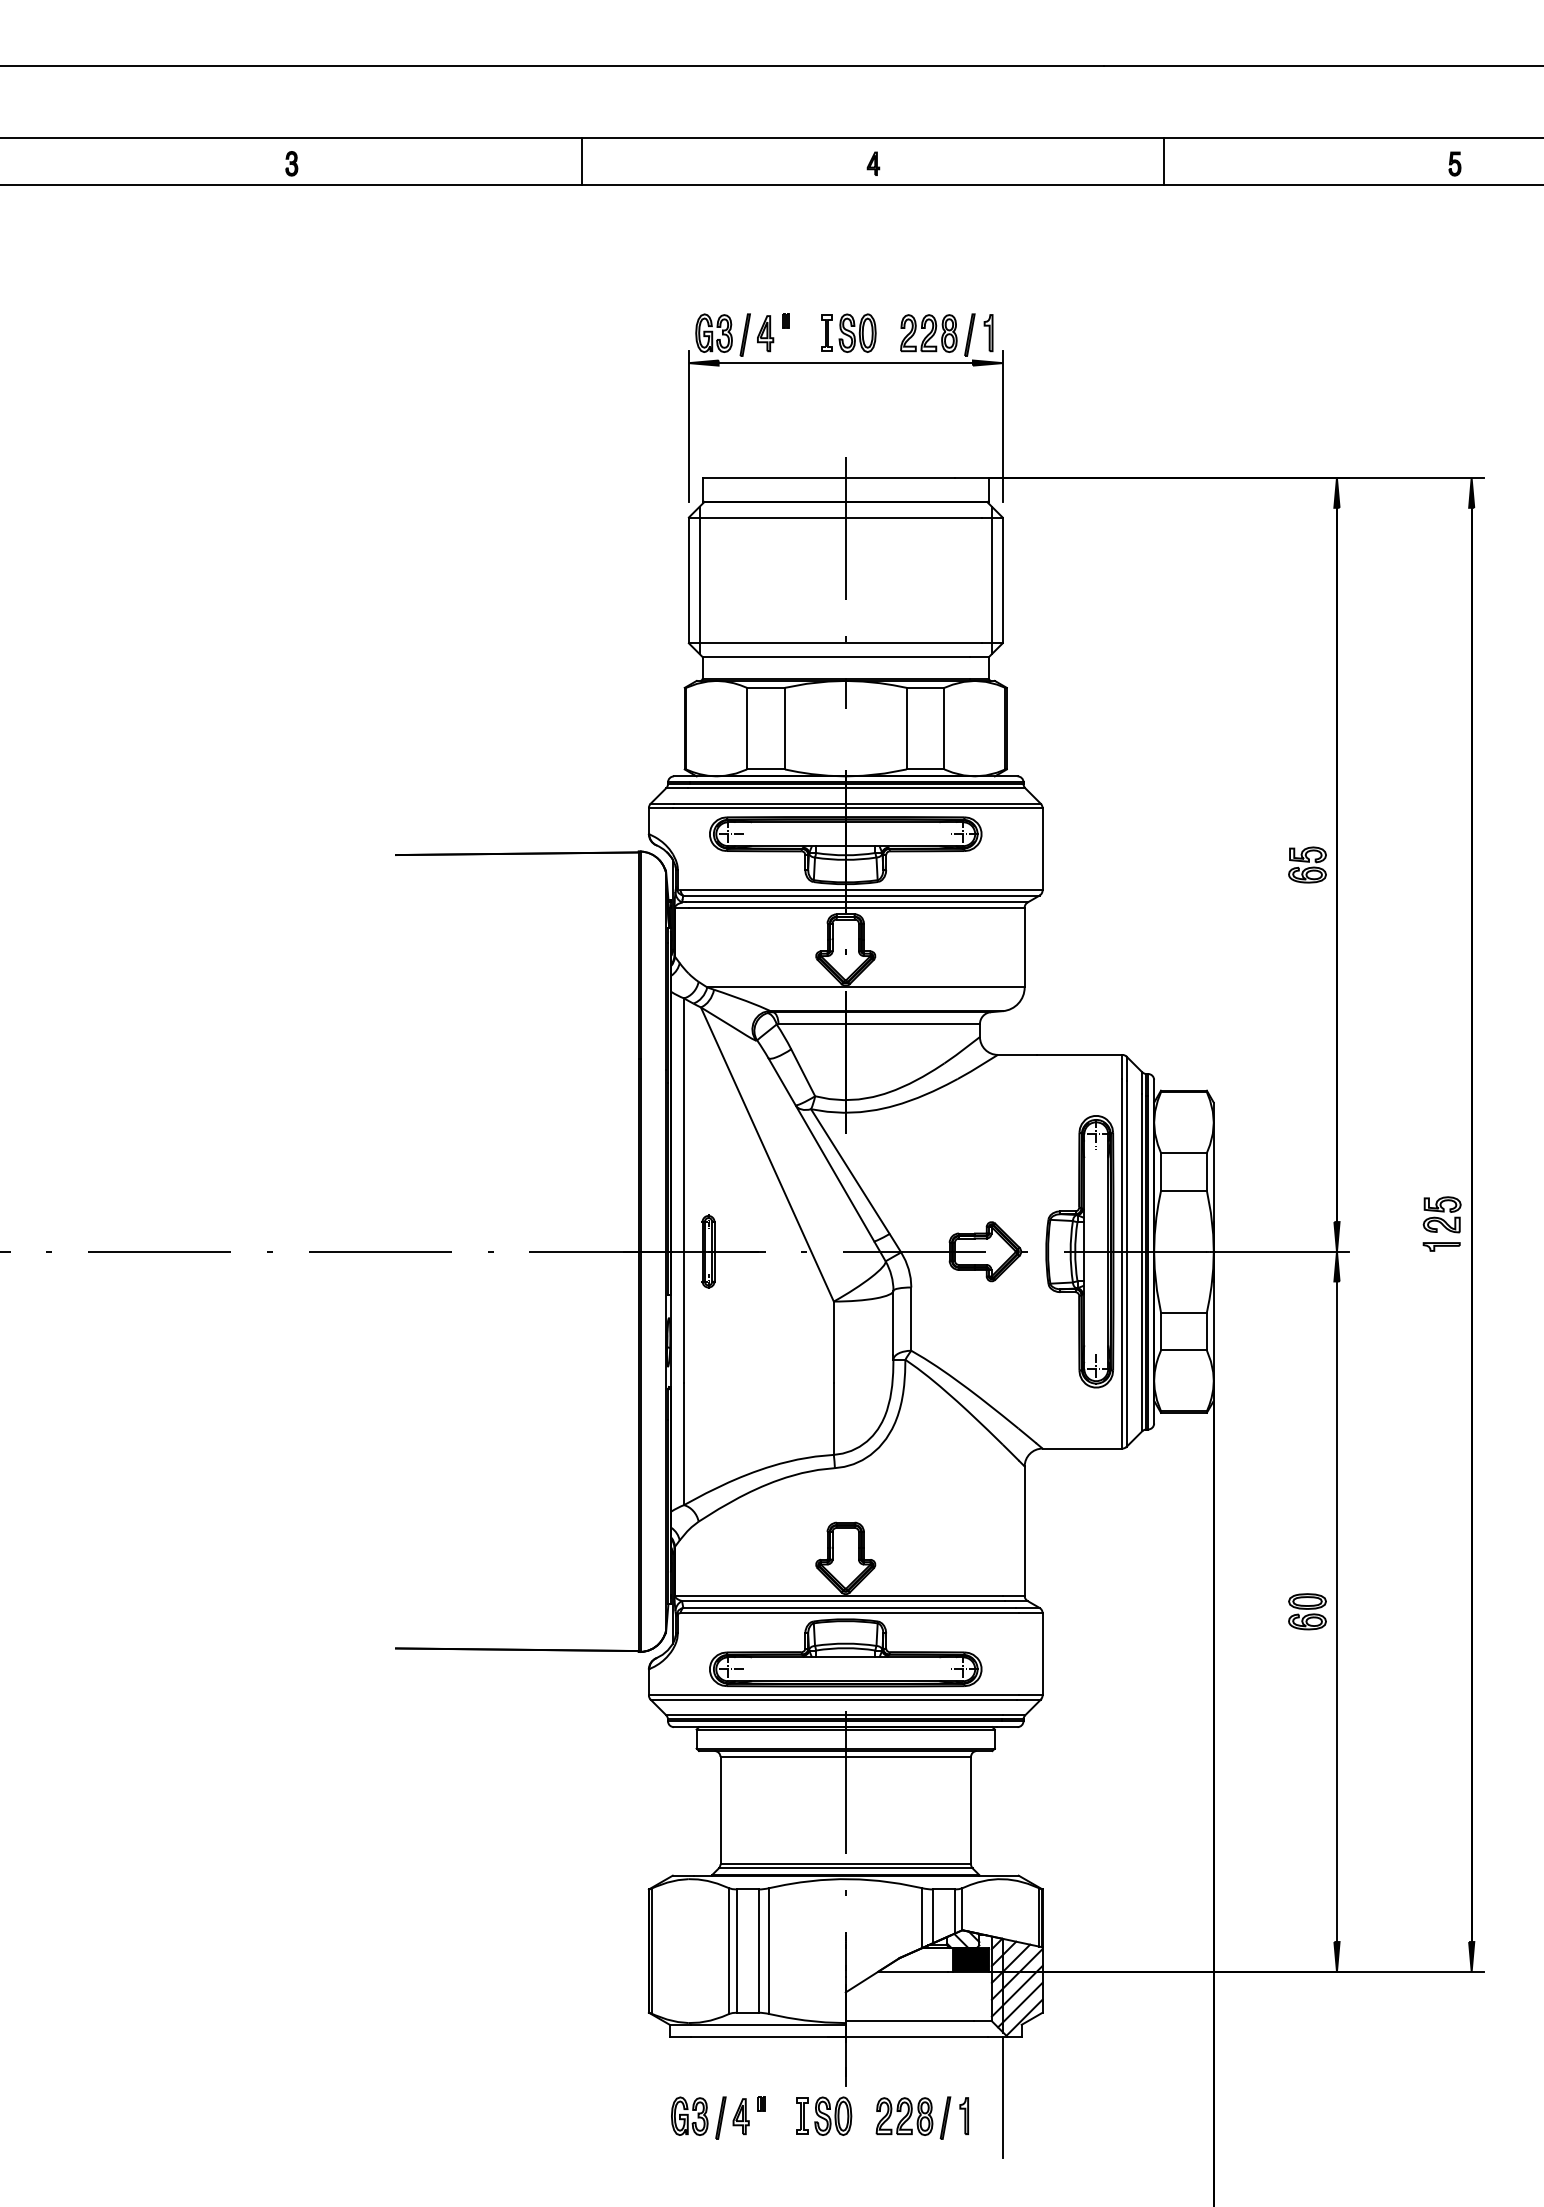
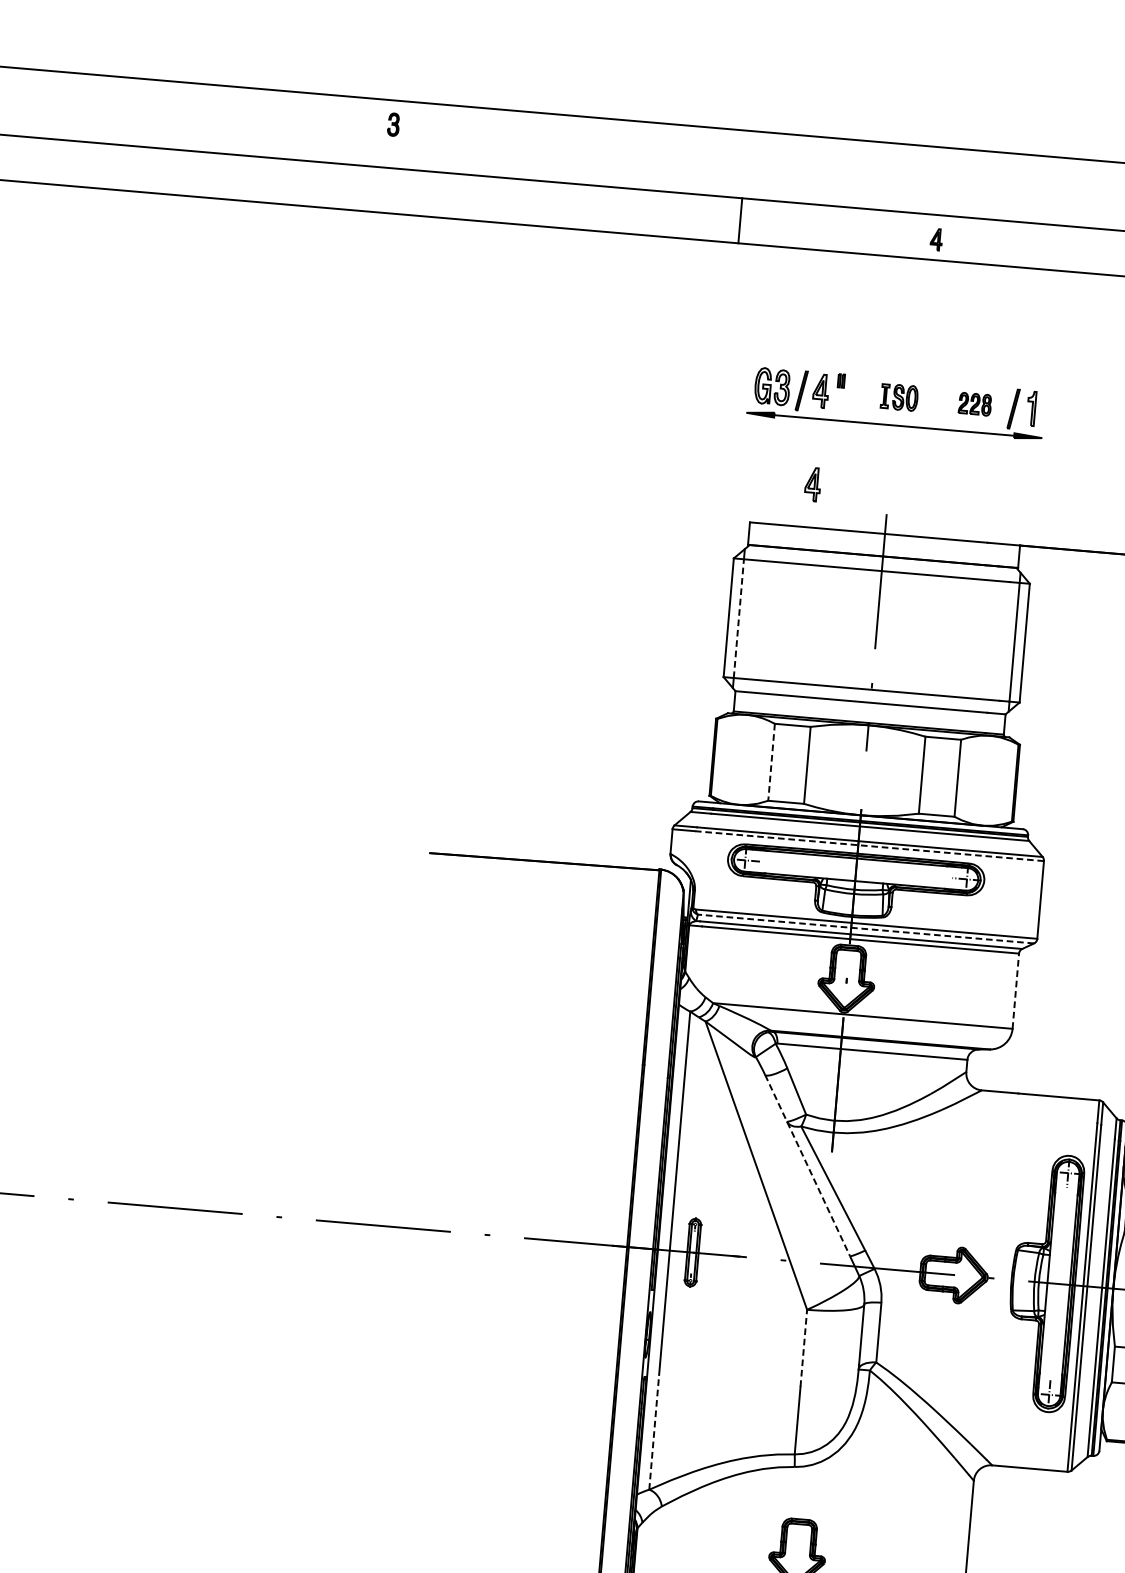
line: (582, 161) -> (740, 220), moved
part: (291, 163) -> (393, 124), moved
part: (848, 332) -> (899, 396), size x0.7
part: (928, 333) -> (974, 404), size x0.6
line: (688, 426) -> (740, 472), removed
line: (1002, 426) -> (1037, 497), removed
part: (765, 432) -> (812, 484), added
line: (699, 580) -> (738, 618), solid -> dashed
line: (747, 728) -> (772, 762), solid -> dashed
line: (857, 808) -> (869, 846), solid -> dashed
line: (860, 895) -> (865, 928), solid -> dashed
line: (1024, 947) -> (1015, 991), solid -> dashed
line: (821, 1149) -> (807, 1165), solid -> dashed
line: (833, 1342) -> (803, 1348), solid -> dashed
line: (683, 1444) -> (653, 1432), solid -> dashed

